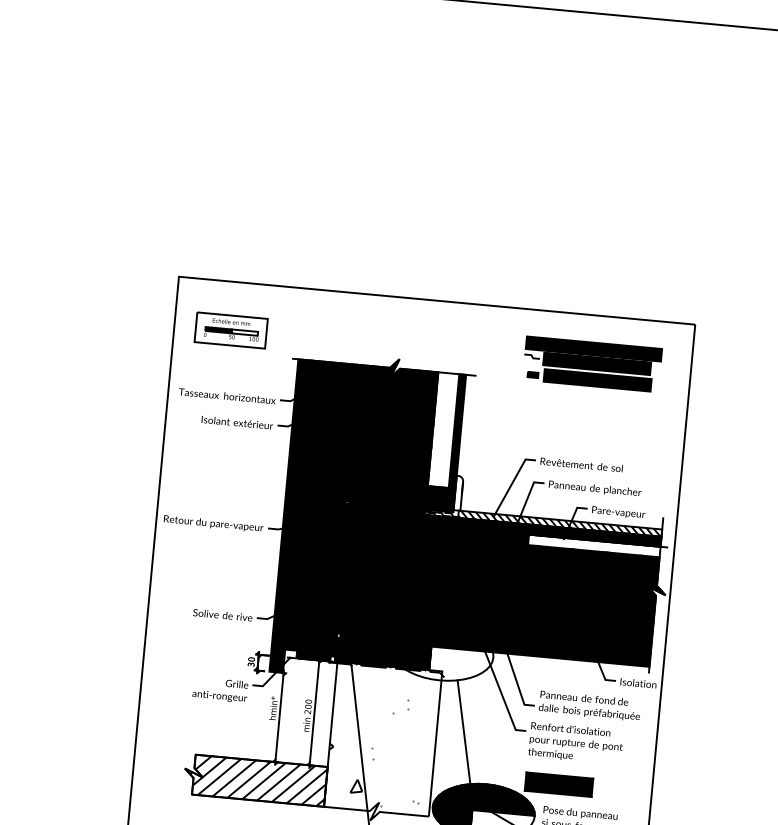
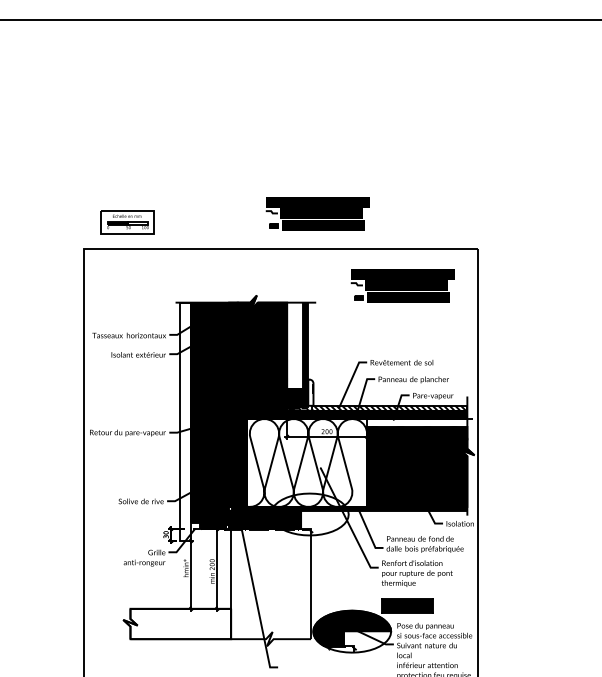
part: (489, 259) -> (317, 213), added
part: (231, 330) -> (127, 222), moved
fill: (290, 515) -> (185, 421), removed
fill: (445, 584) -> (307, 462), removed
line: (463, 731) -> (331, 572), removed
hatch: (375, 751) -> (266, 593), removed
hatch: (258, 779) -> (179, 623), removed

